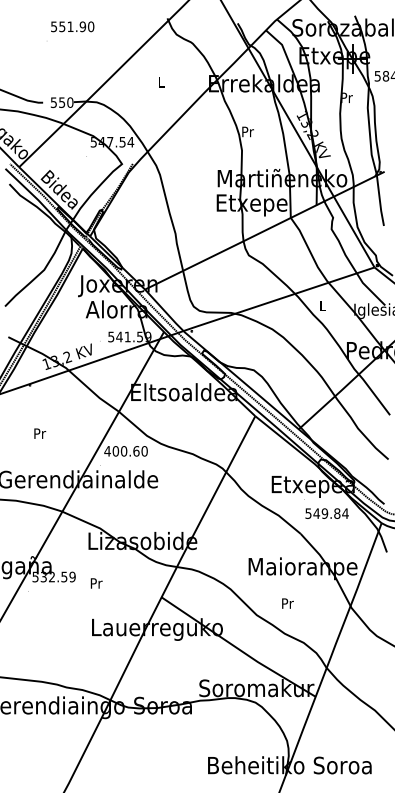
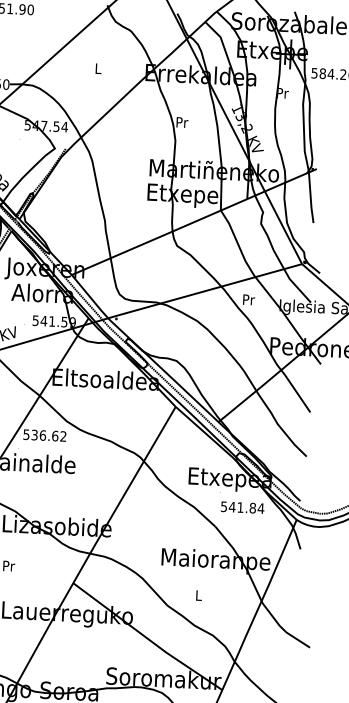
text: (323, 305) -> (249, 299), L -> Pr
text: (125, 451) -> (44, 435), 400.60 -> 536.62
text: (324, 513) -> (240, 507), 549.84 -> 541.84
text: (287, 603) -> (198, 595), Pr -> L

